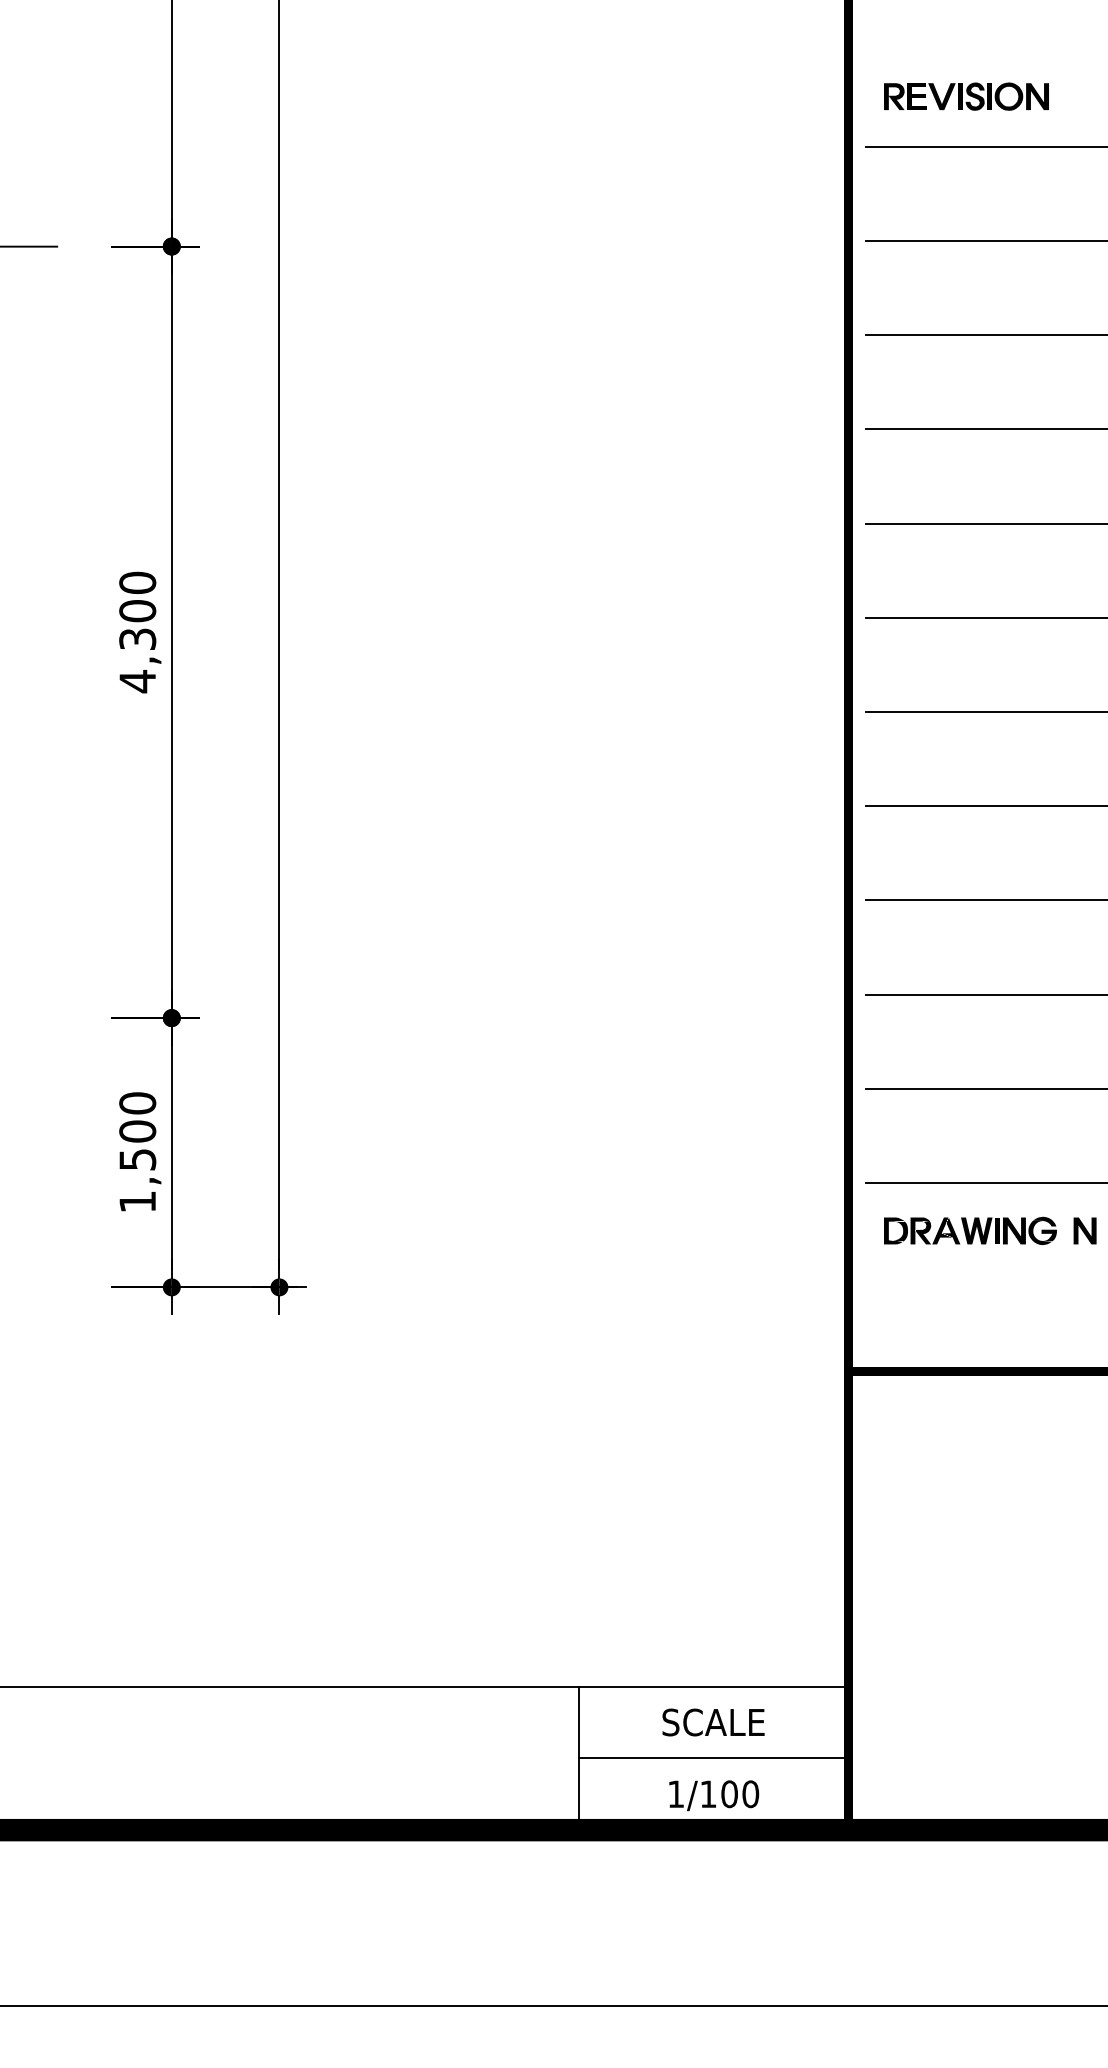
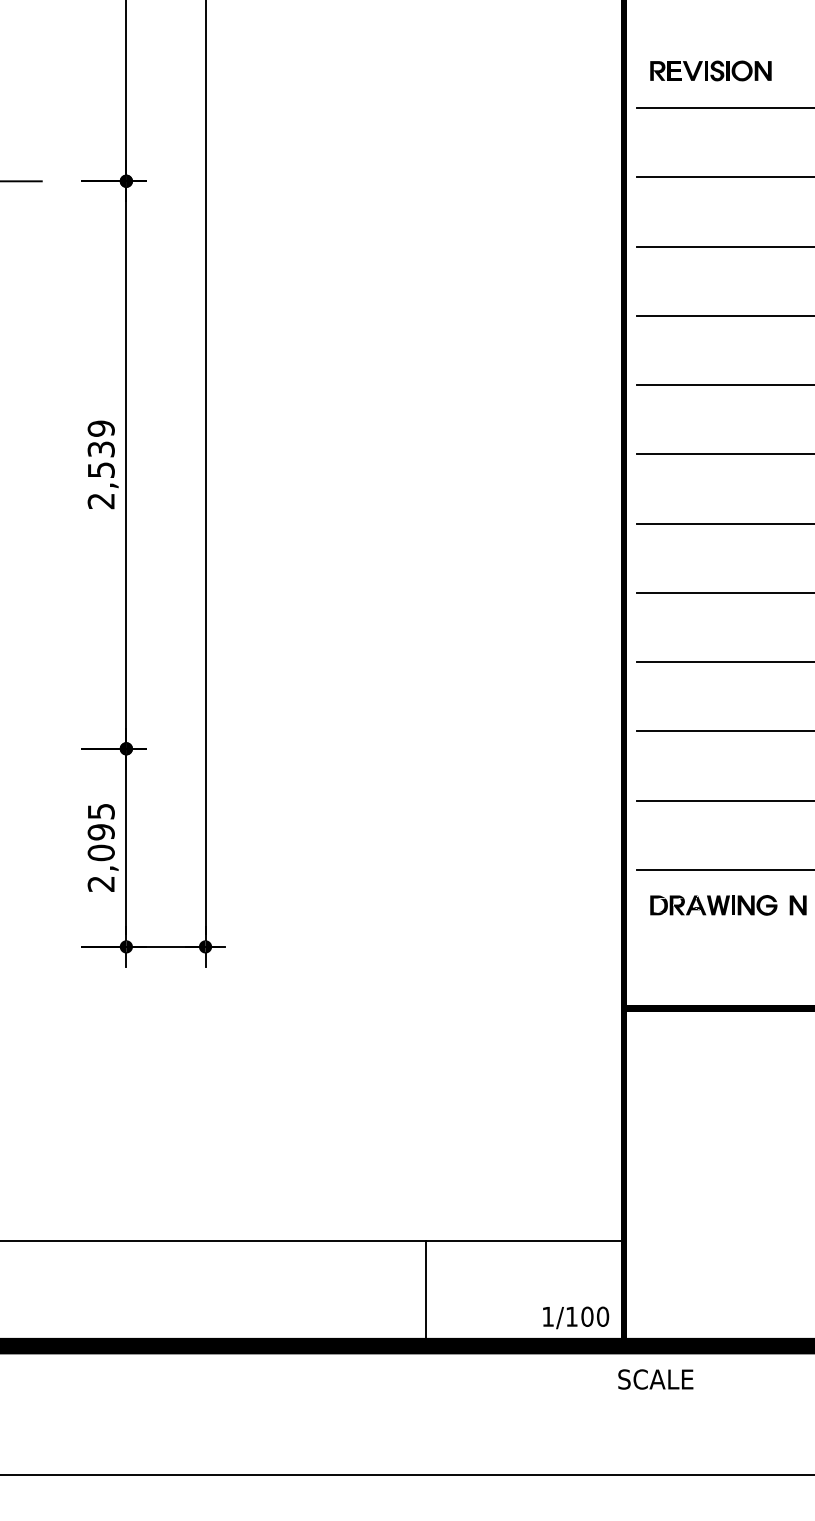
text: (137, 632) -> (101, 465), 4,300 -> 2,539
text: (137, 1152) -> (101, 847), 1,500 -> 2,095
text: (713, 1722) -> (655, 1379), moved
line: (713, 1758) -> (524, 1293), removed
text: (714, 1795) -> (576, 1317), moved

